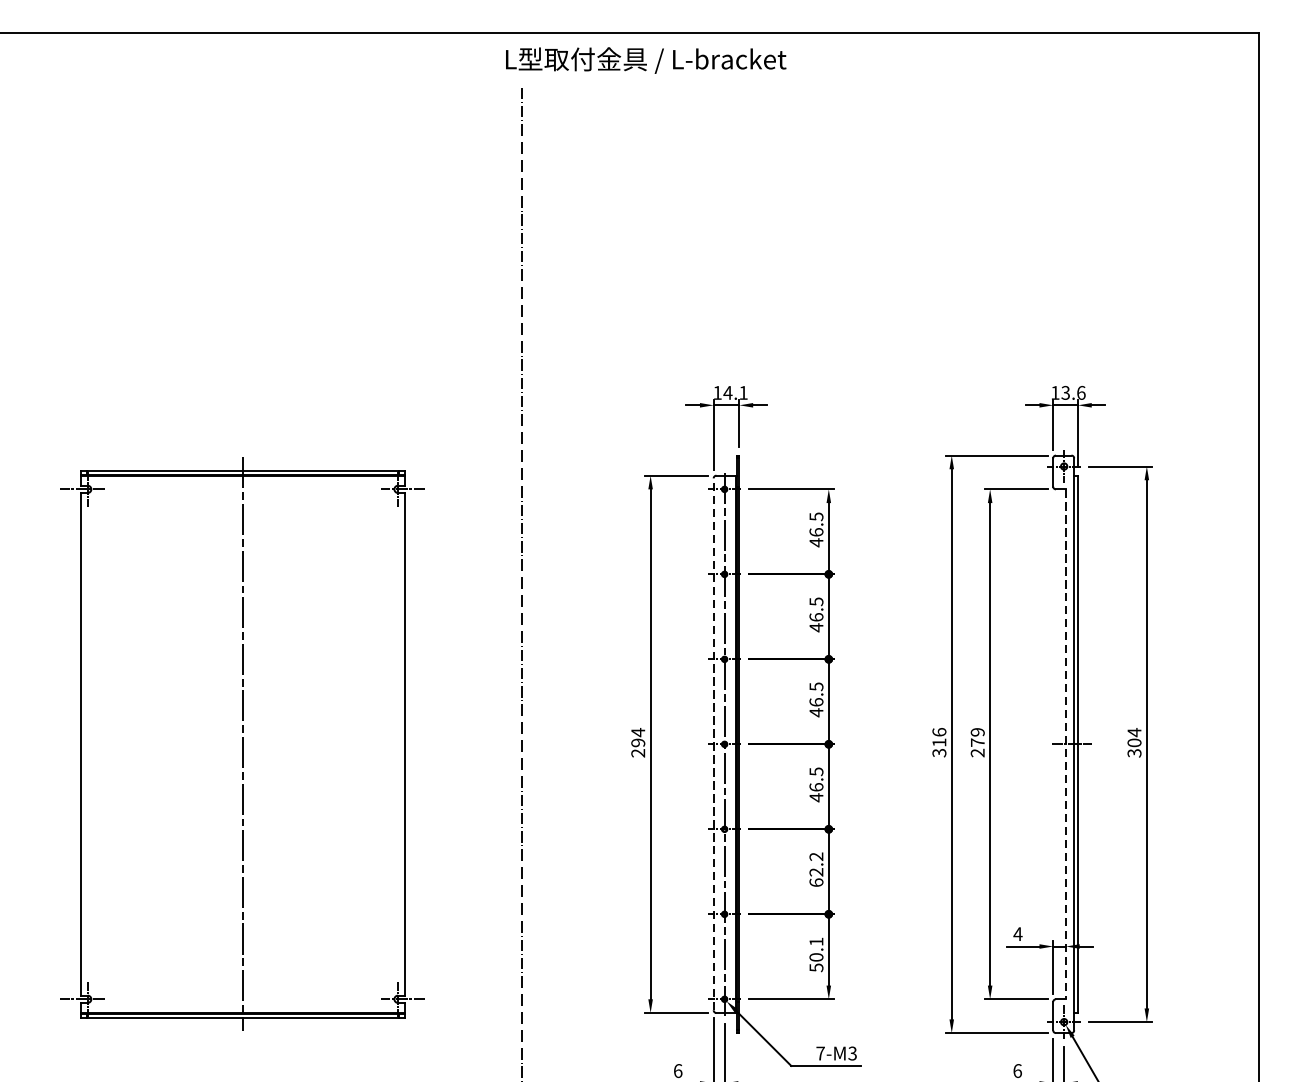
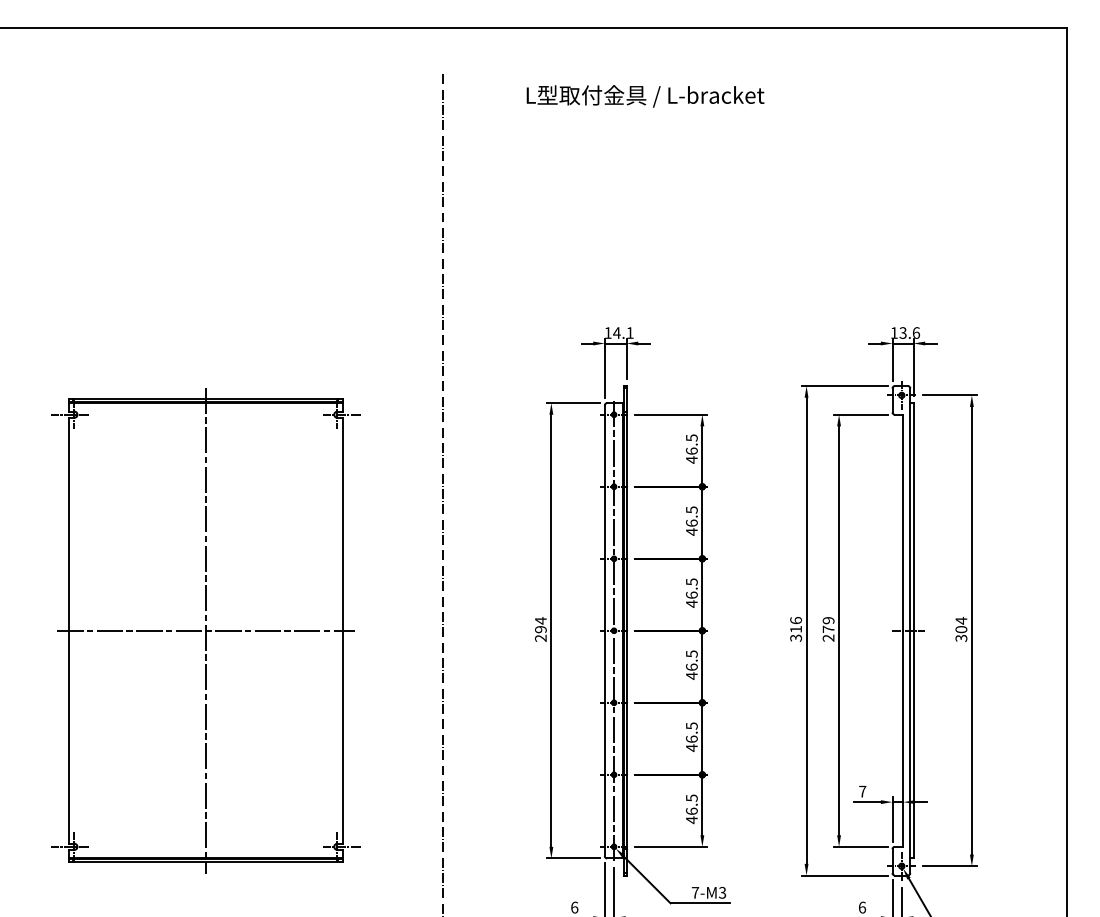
text: (646, 60) -> (645, 96), moved
line: (242, 743) -> (205, 630), added
line: (713, 743) -> (604, 630), dashed -> solid
line: (1066, 745) -> (903, 631), dashed -> solid
text: (815, 869) -> (691, 736), 62.2 -> 46.5
text: (1017, 933) -> (862, 791), 4 -> 7
text: (815, 955) -> (691, 809), 50.1 -> 46.5

